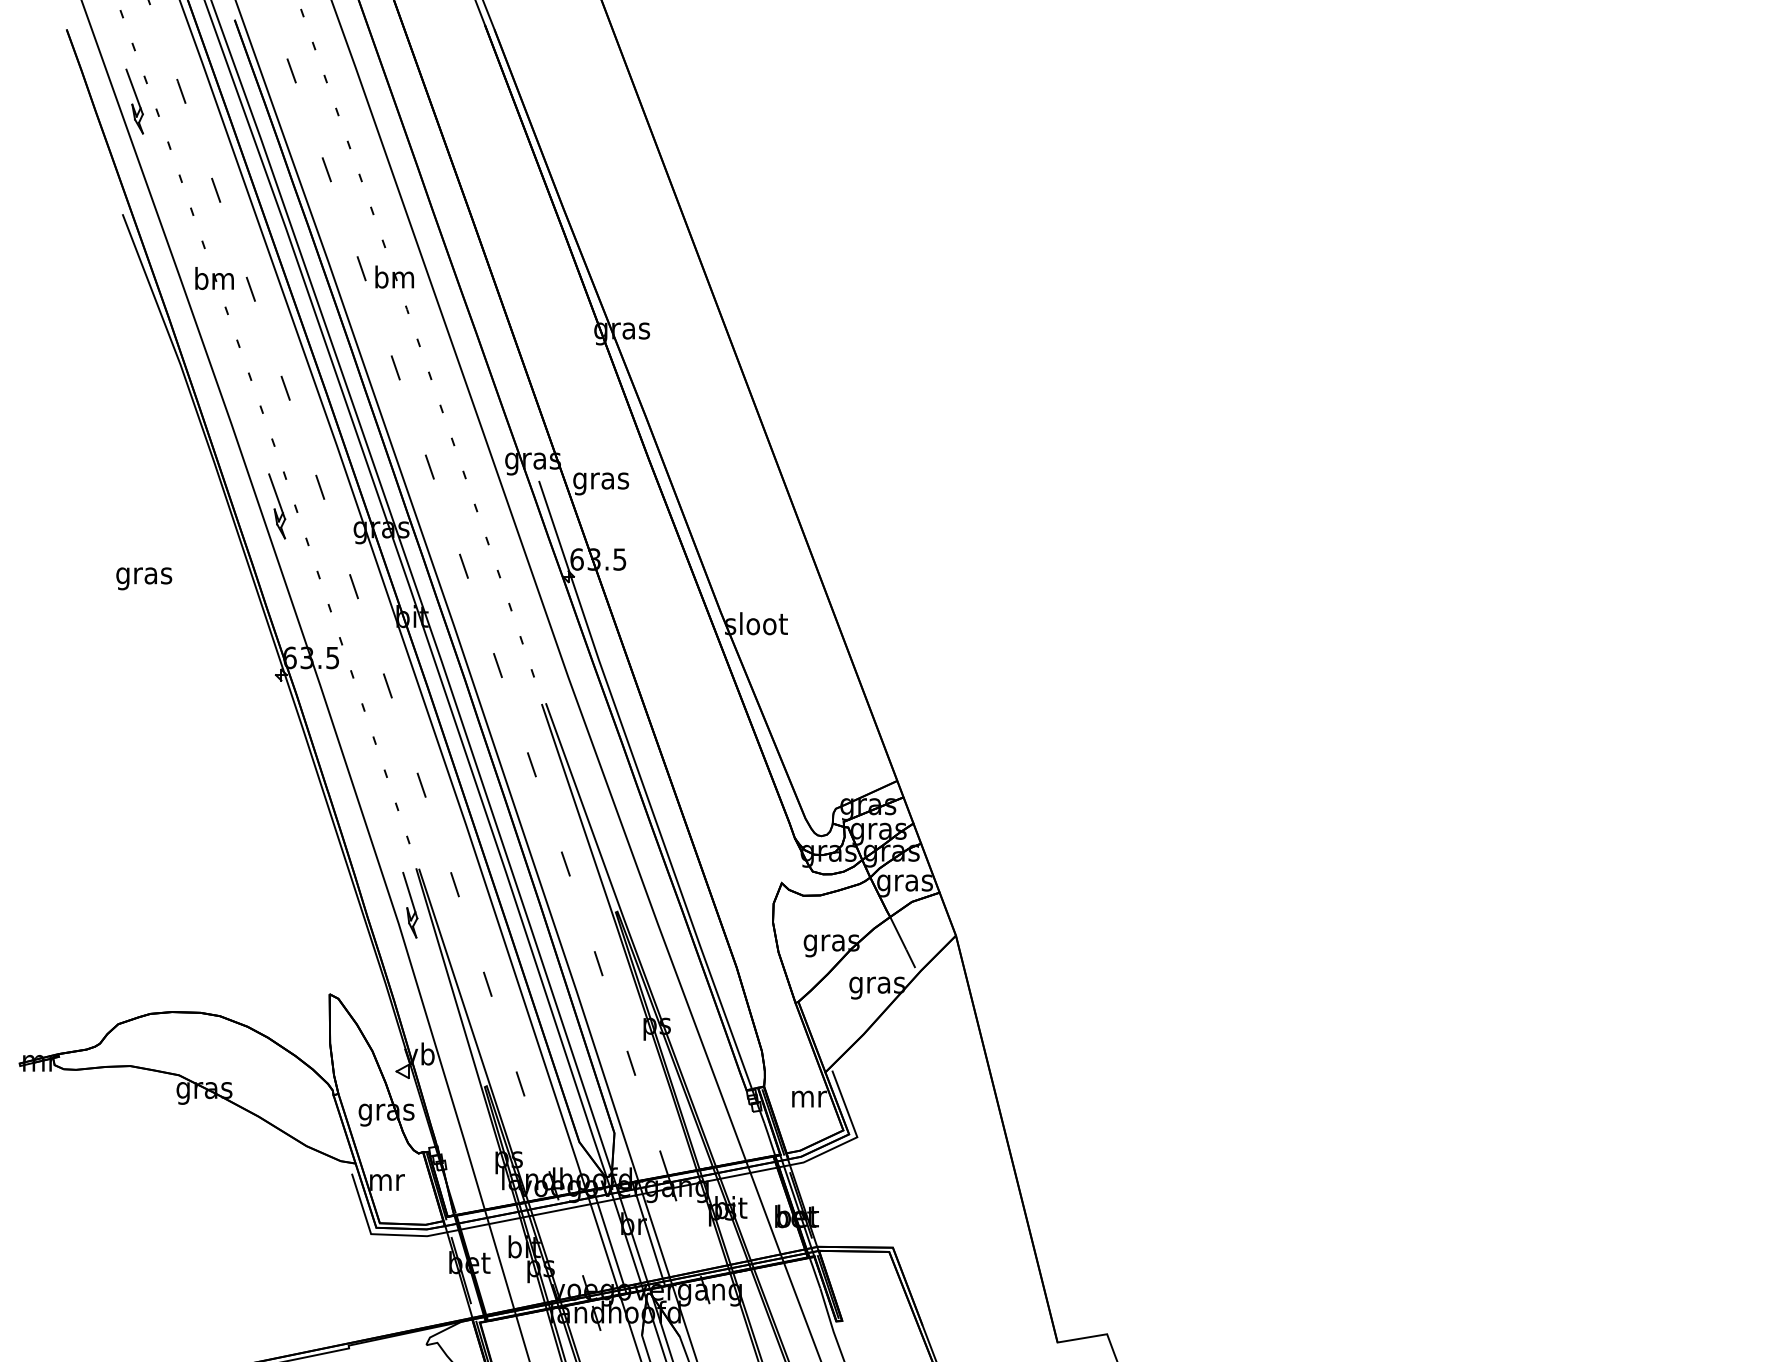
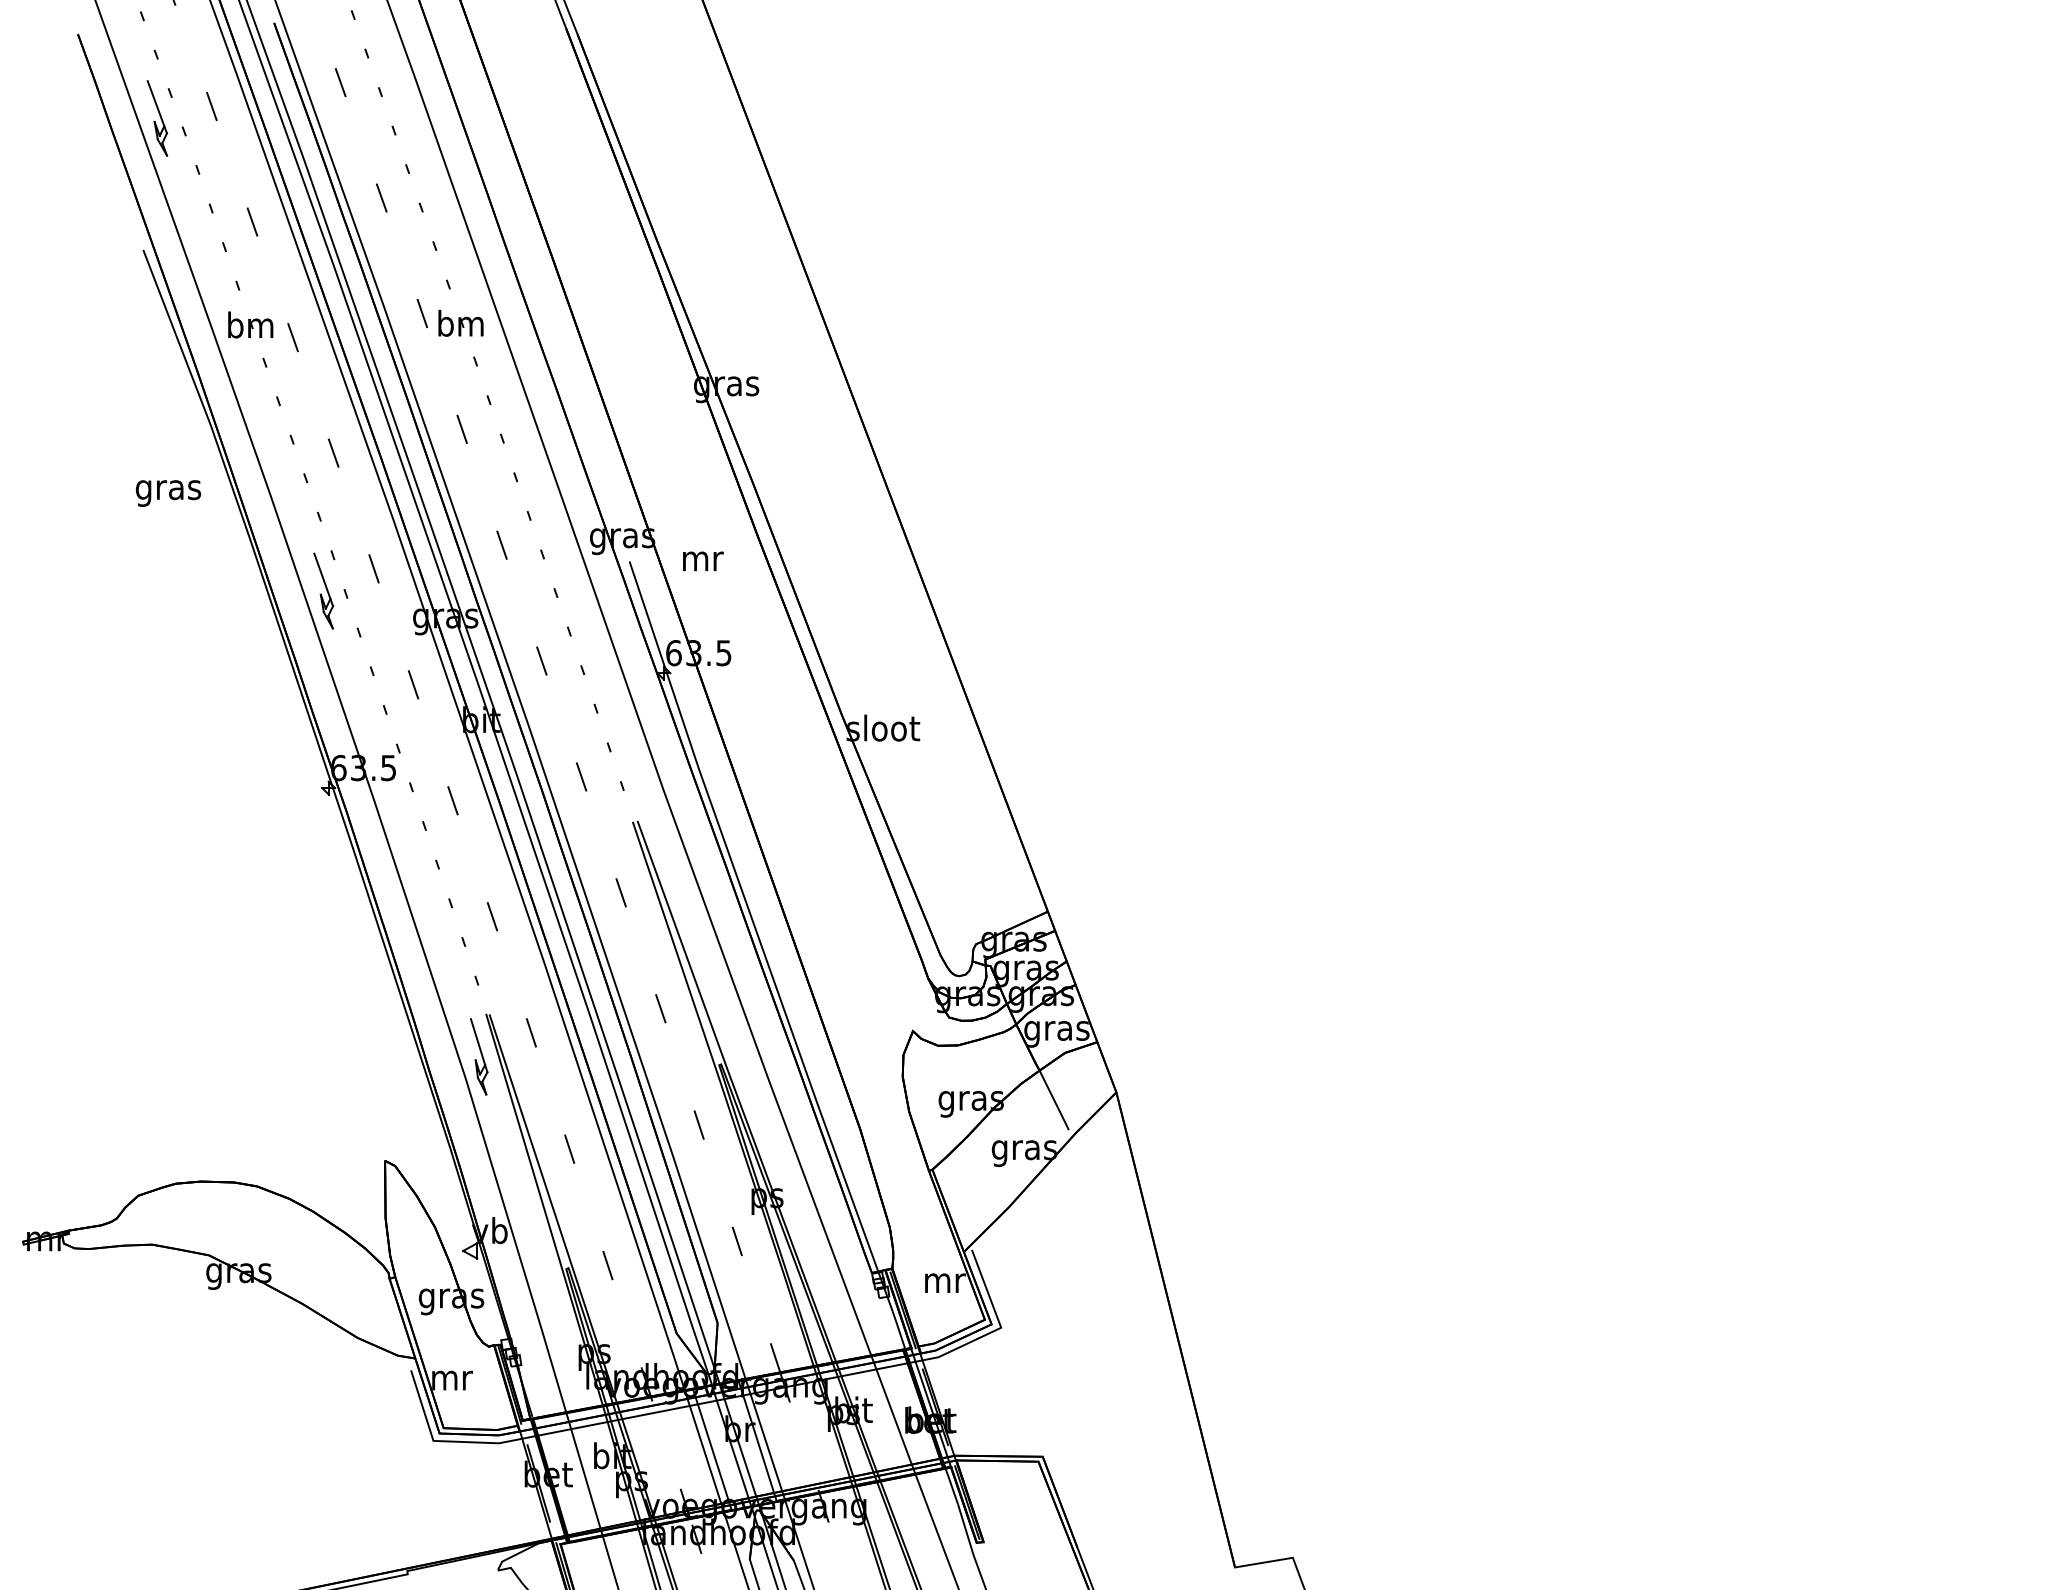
text: (601, 483) -> (702, 564), gras -> mr
text: (144, 578) -> (168, 493), moved

